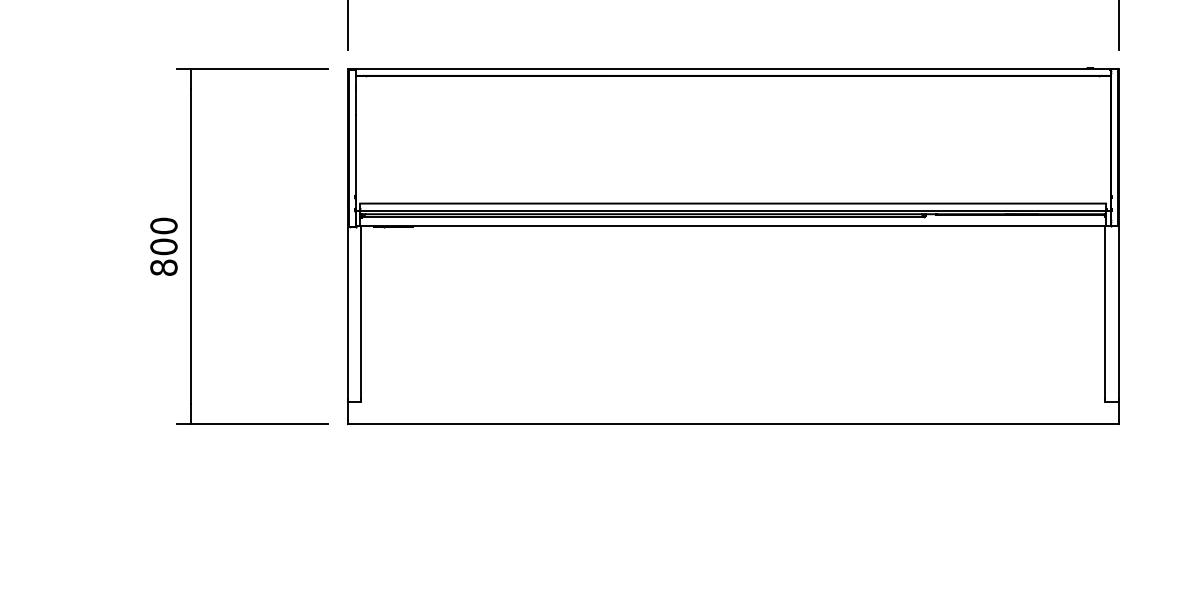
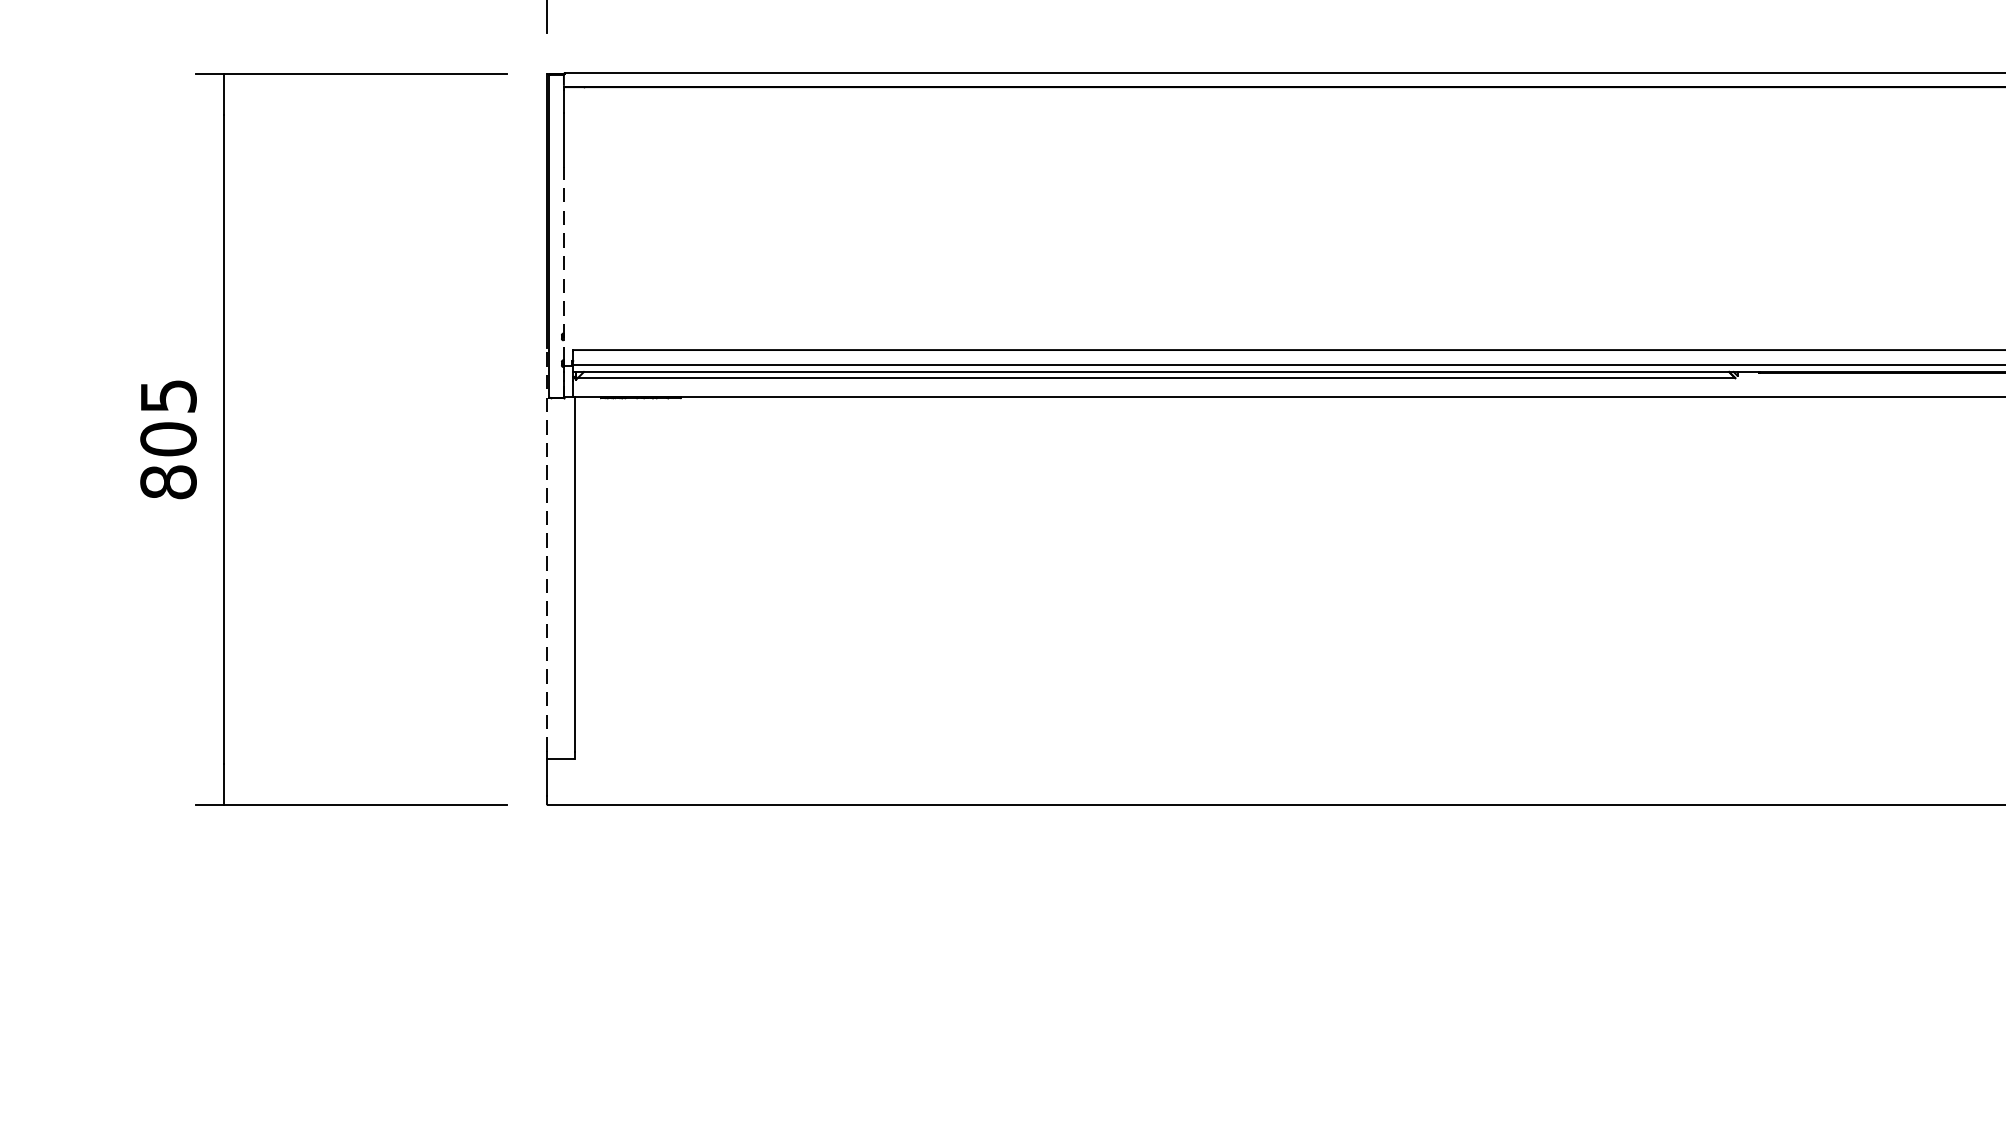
line: (356, 161) -> (565, 263), solid -> dashed
text: (163, 225) -> (167, 395), 800 -> 805
line: (347, 300) -> (546, 549), solid -> dashed

